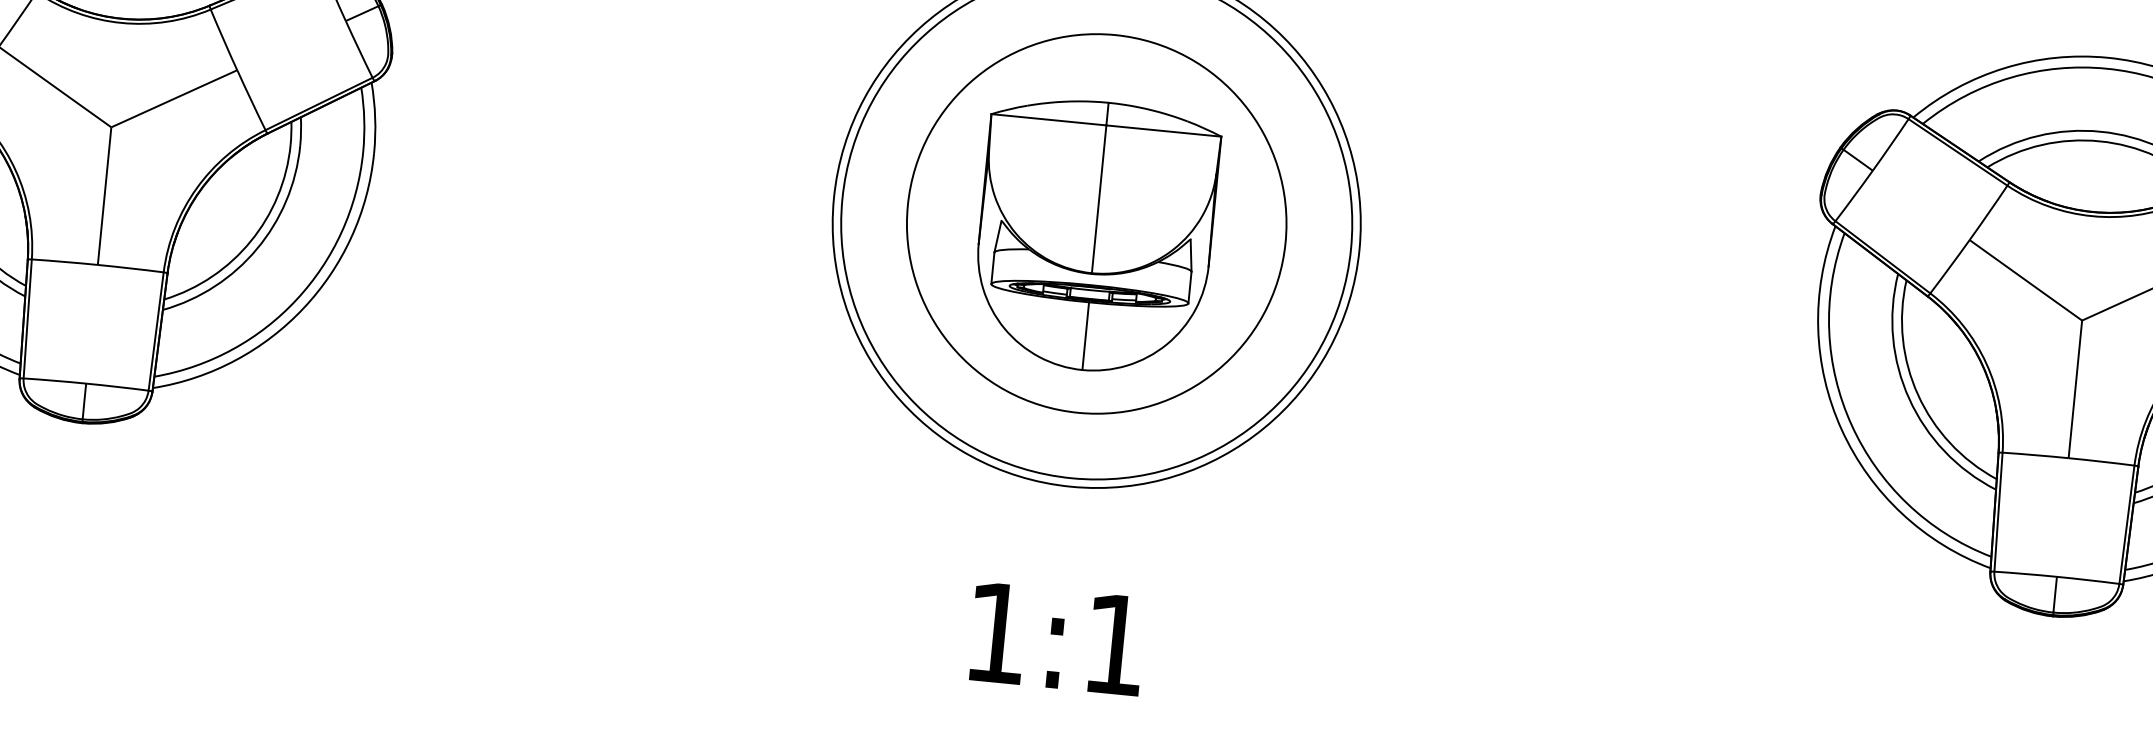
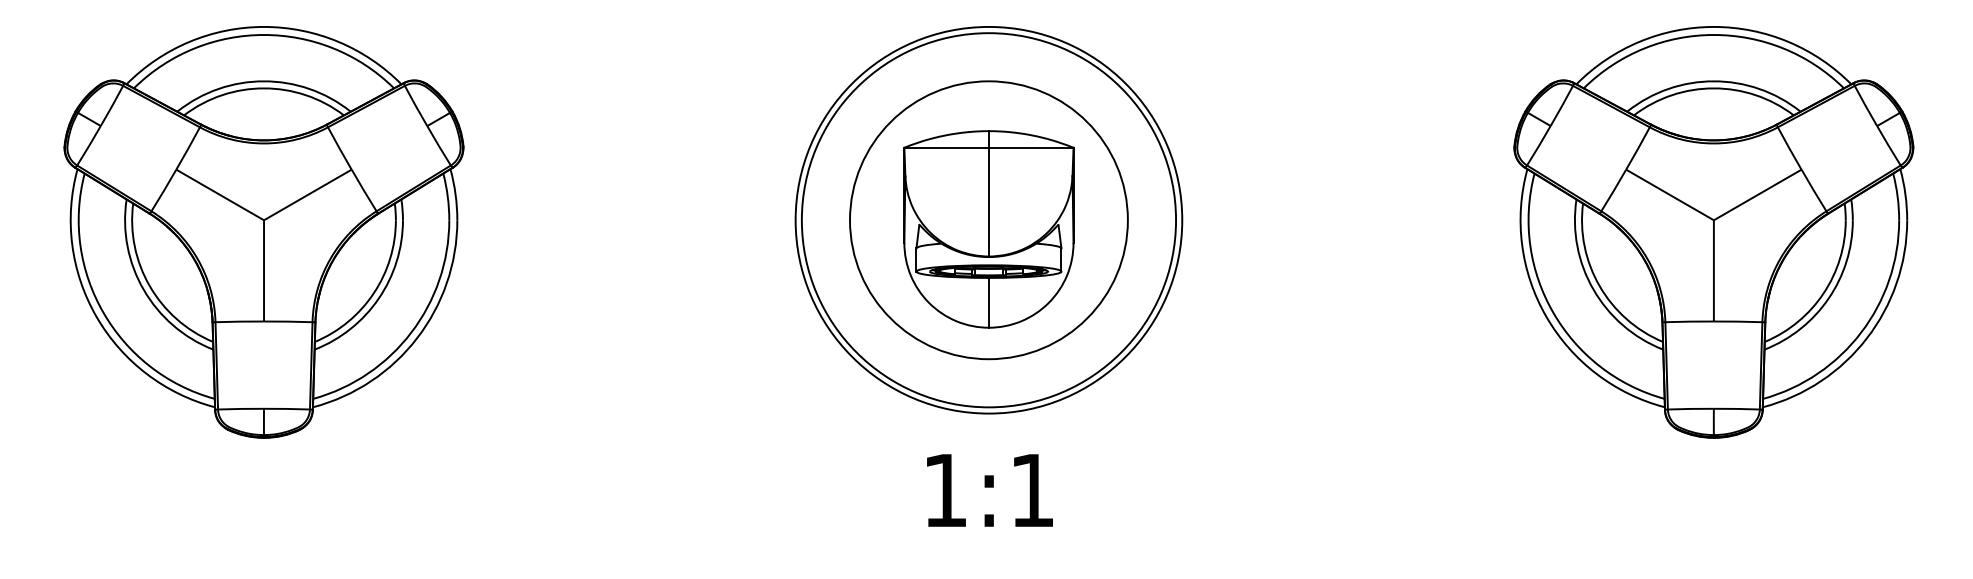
text: (1056, 638) -> (989, 490), moved

